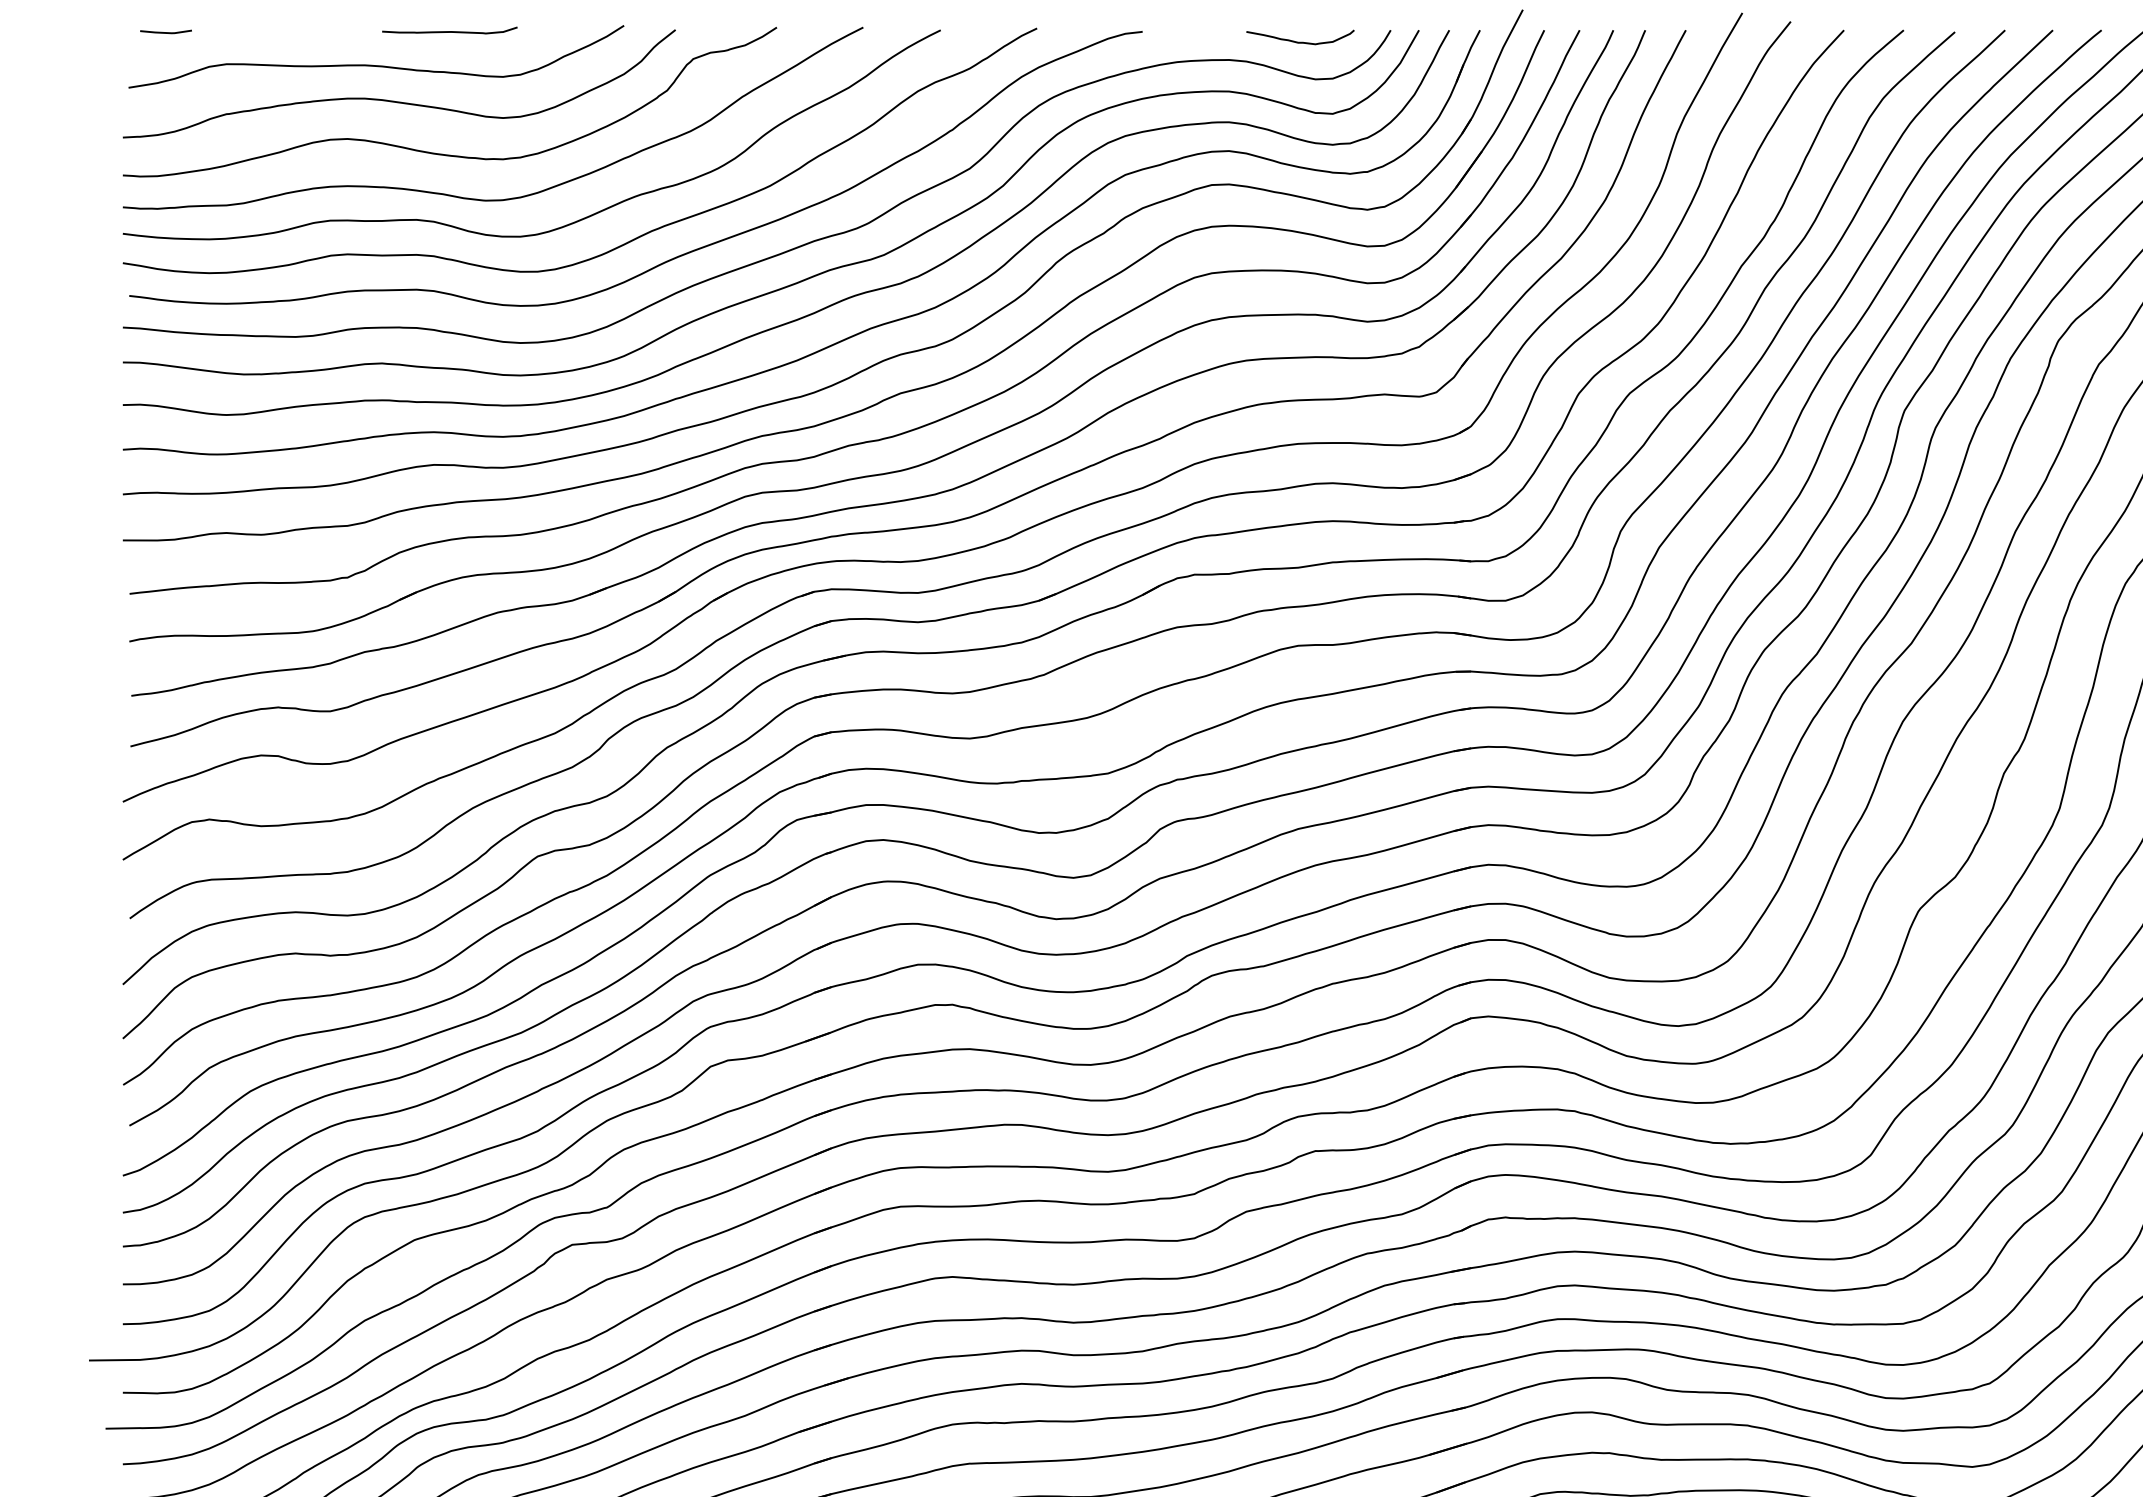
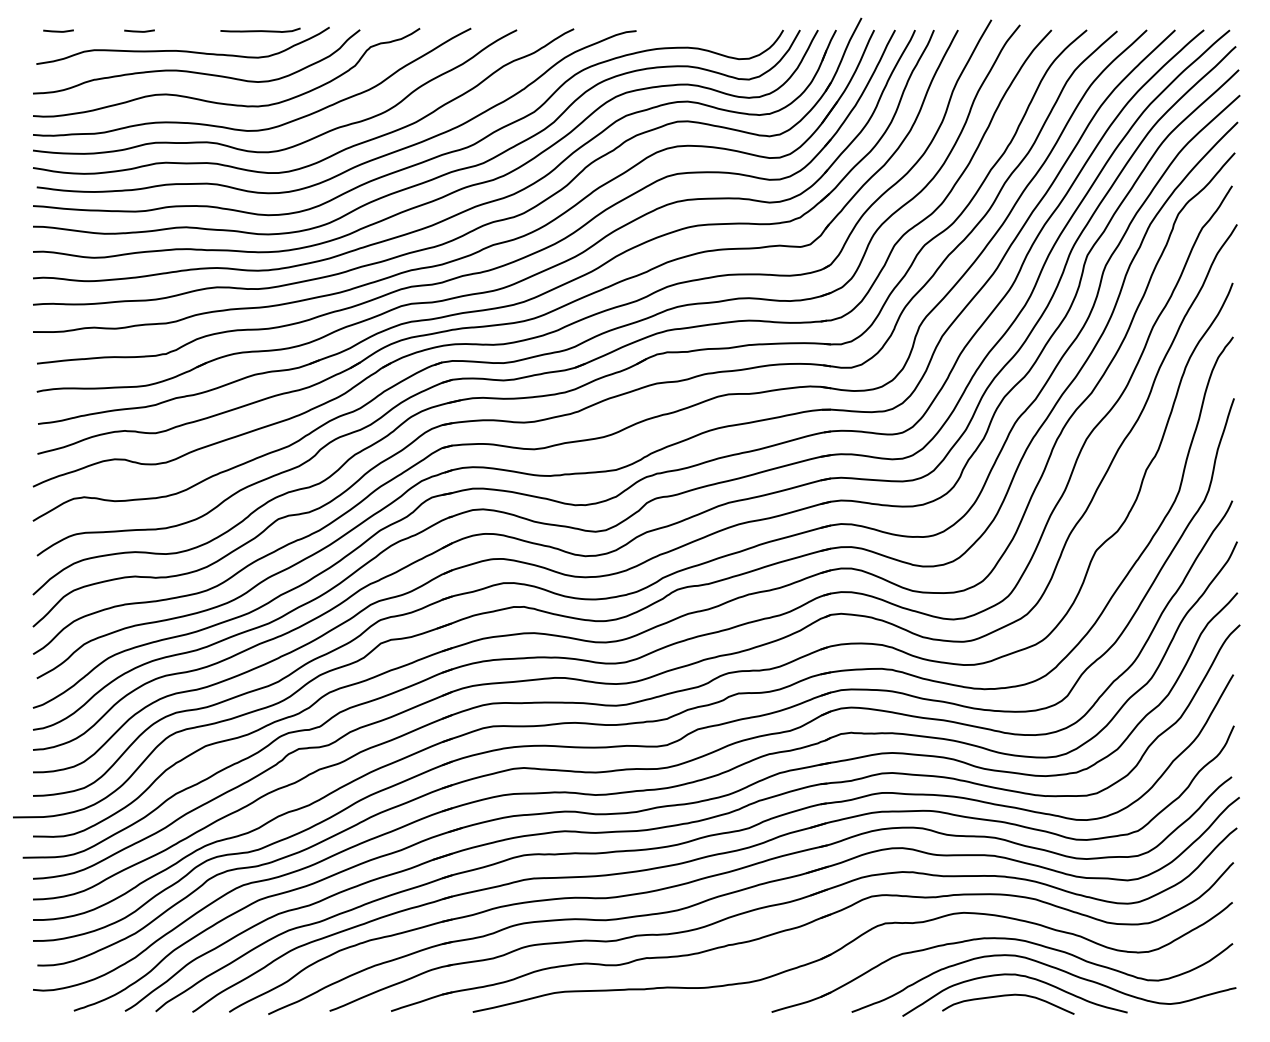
line: (302, 30) -> (139, 30), added
curve: (449, 30) -> (260, 30), moved
curve: (1299, 41) -> (729, 36), removed

